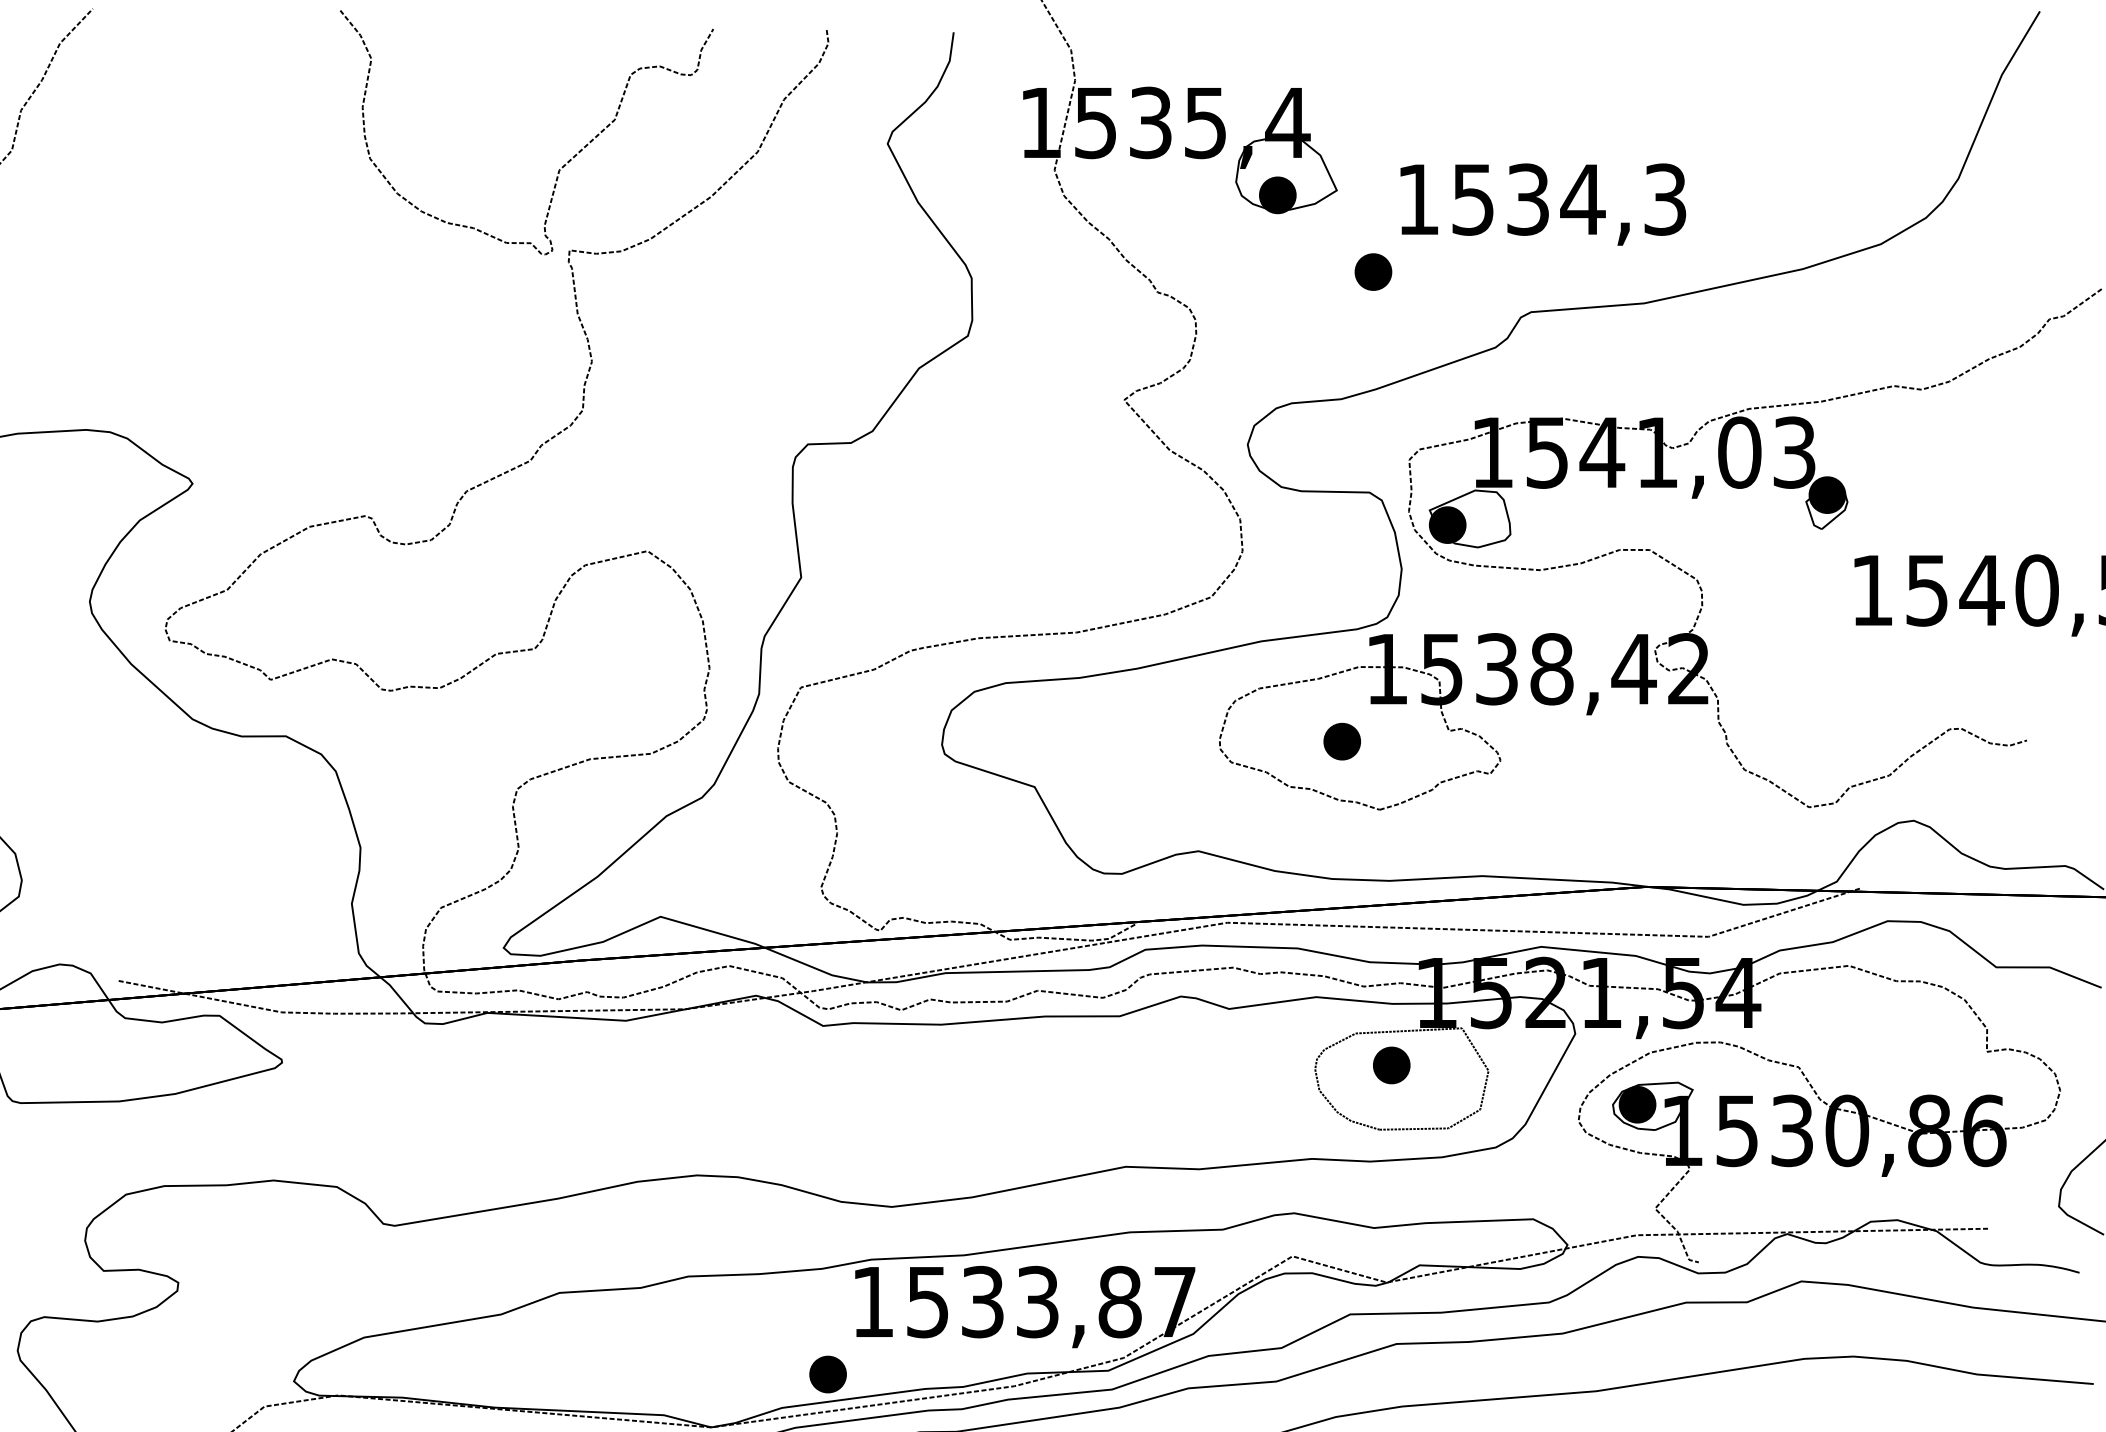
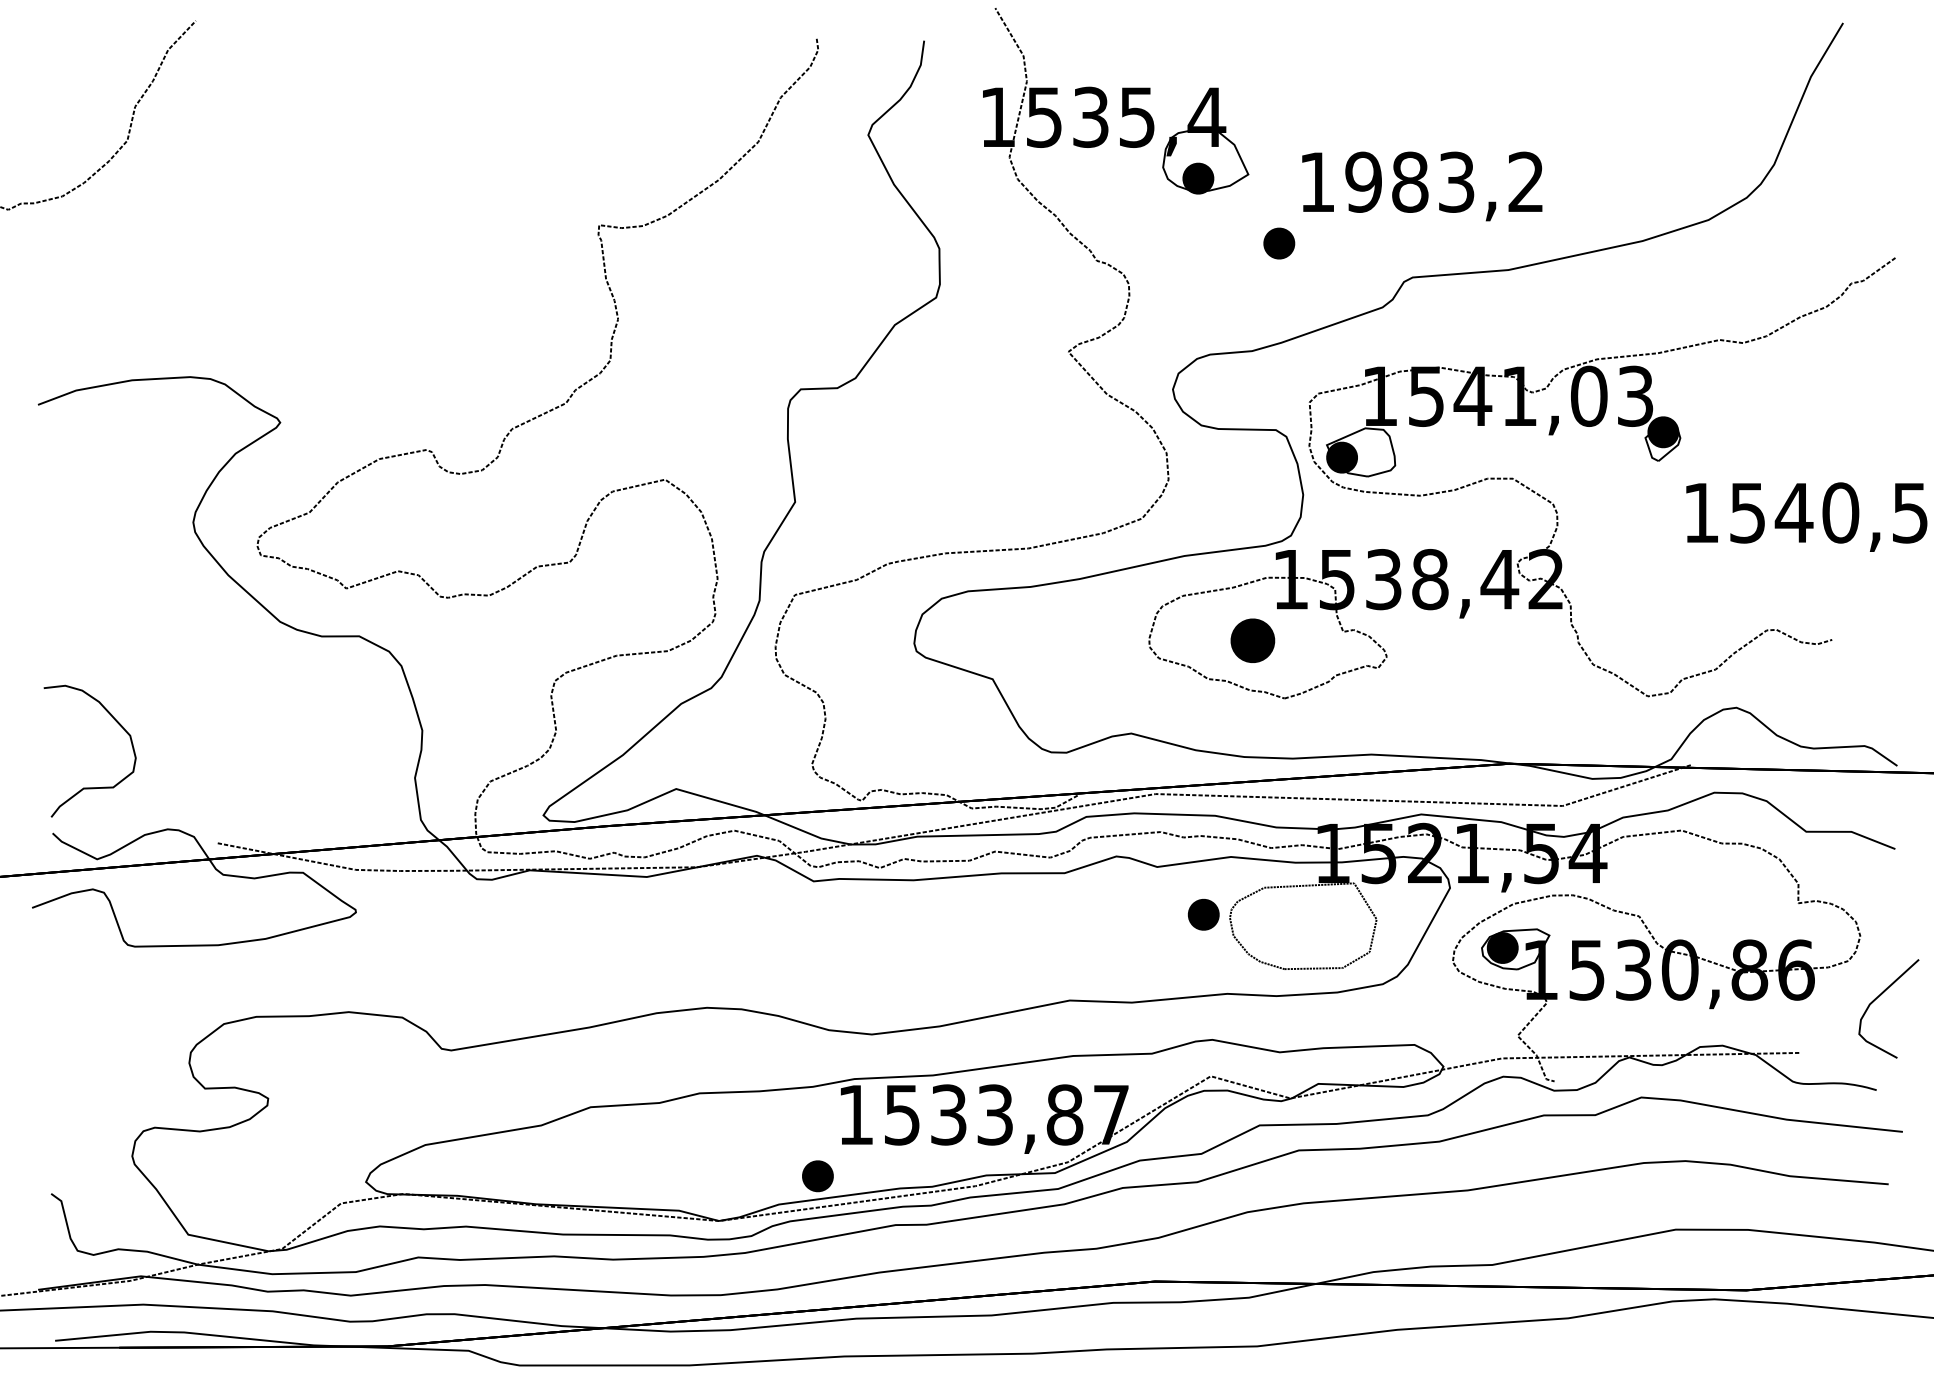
curve: (561, 166) -> (592, 154), removed
text: (1568, 198) -> (1444, 181), 1534,3 -> 1983,2
part: (1341, 741) -> (1252, 640), size x1.4
part: (1391, 1065) -> (1203, 914), moved

